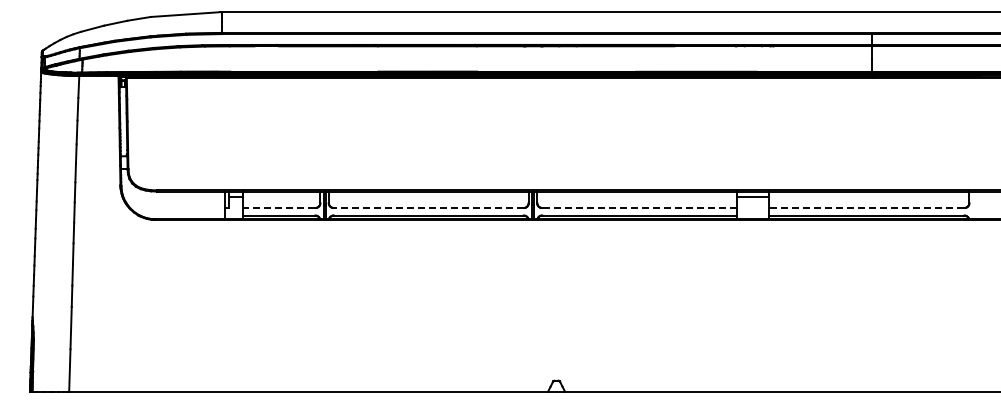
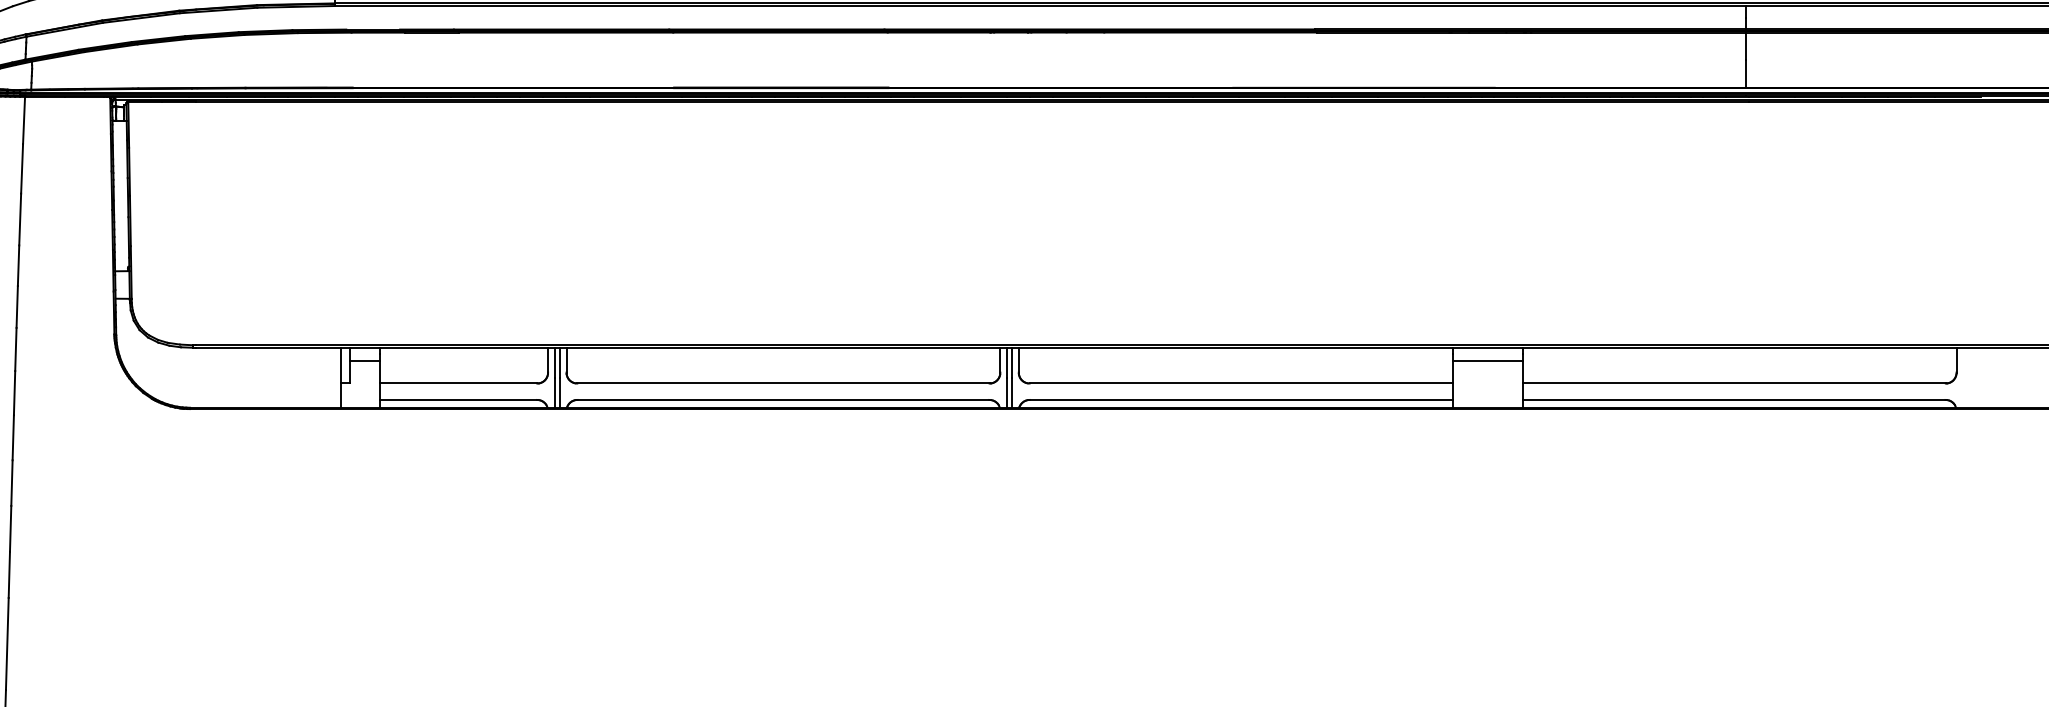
line: (278, 208) -> (457, 384), dashed -> solid
line: (428, 208) -> (782, 384), dashed -> solid
line: (639, 208) -> (1240, 384), dashed -> solid
line: (866, 208) -> (1733, 384), dashed -> solid

